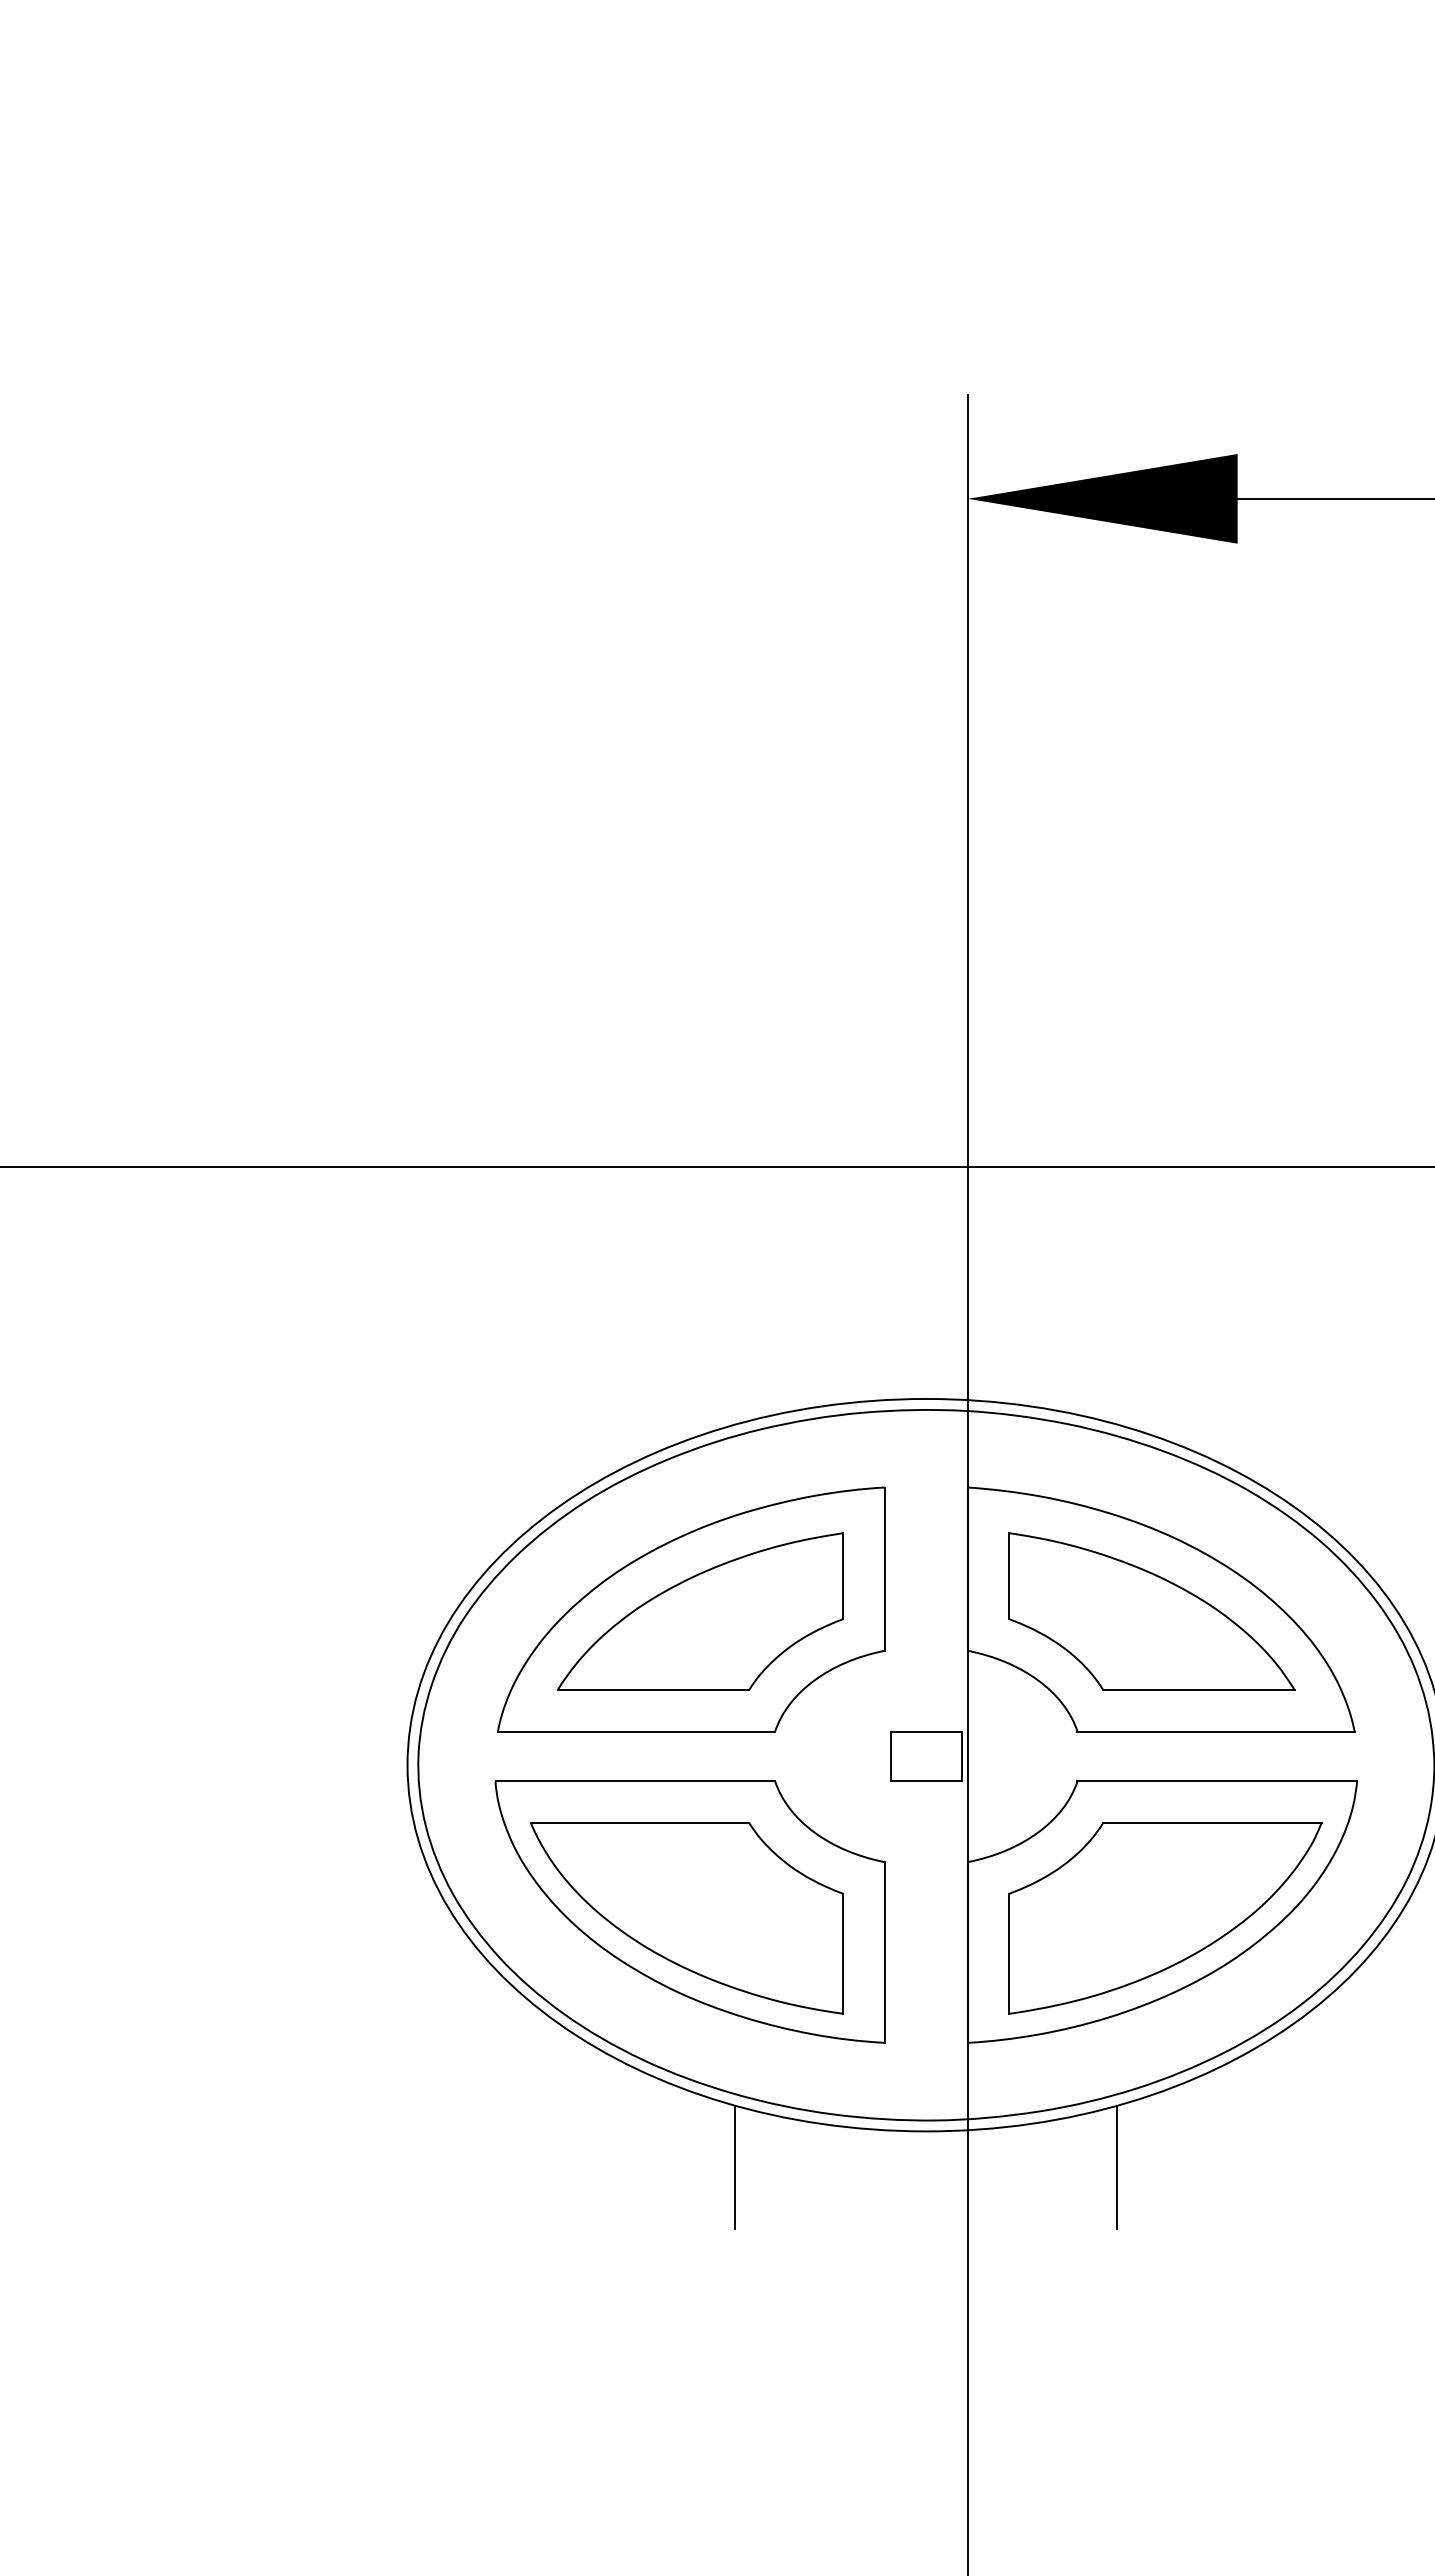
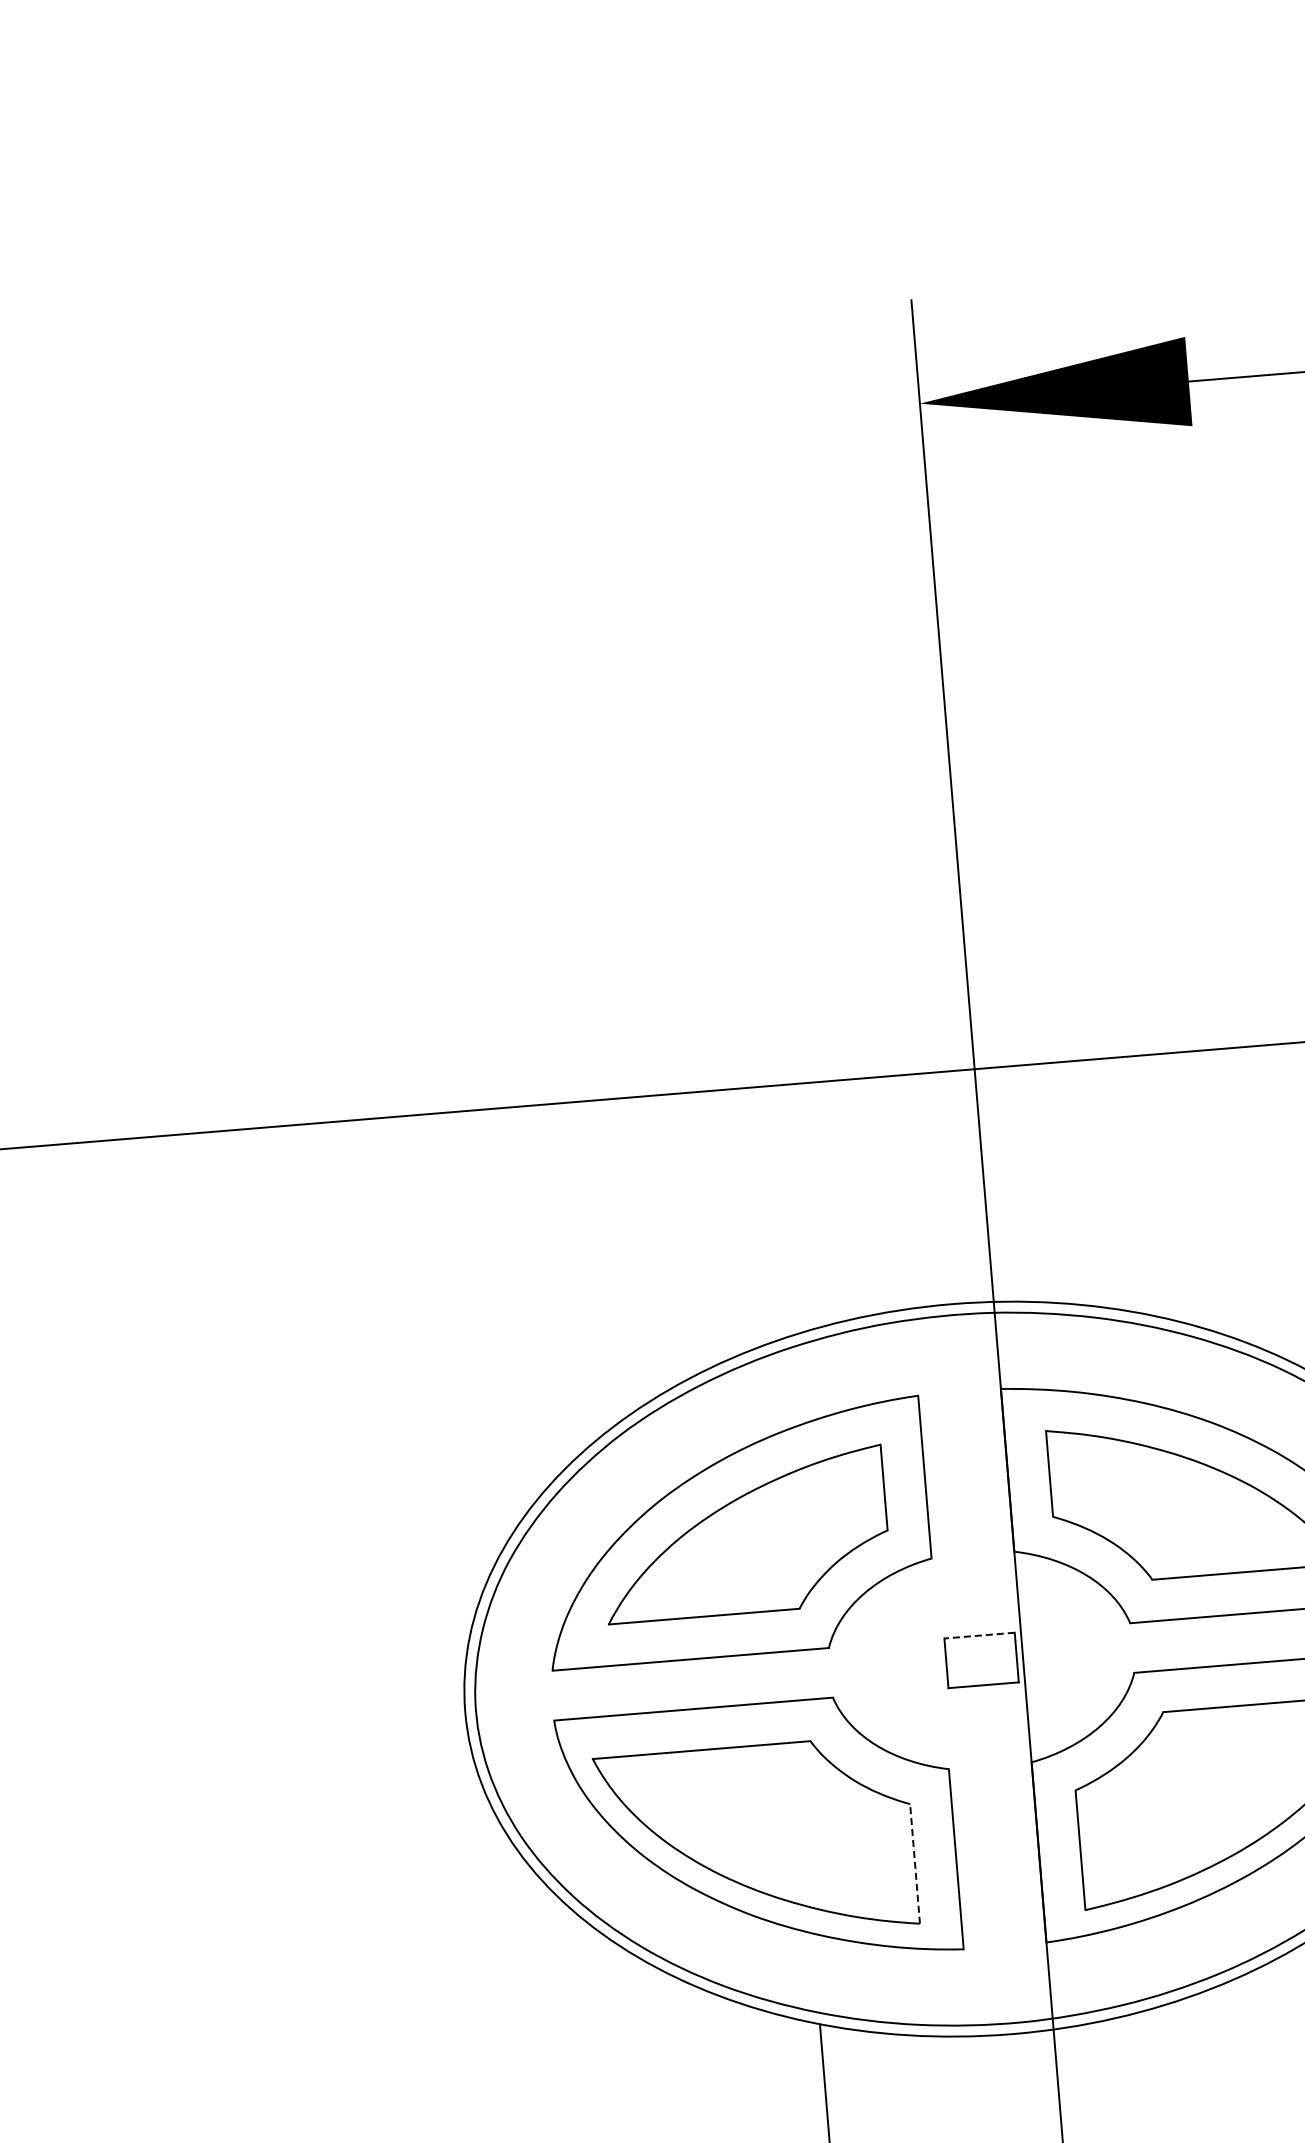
line: (925, 1731) -> (978, 1635), solid -> dashed
line: (843, 1953) -> (915, 1863), solid -> dashed
line: (1117, 2166) -> (1205, 2053), removed

